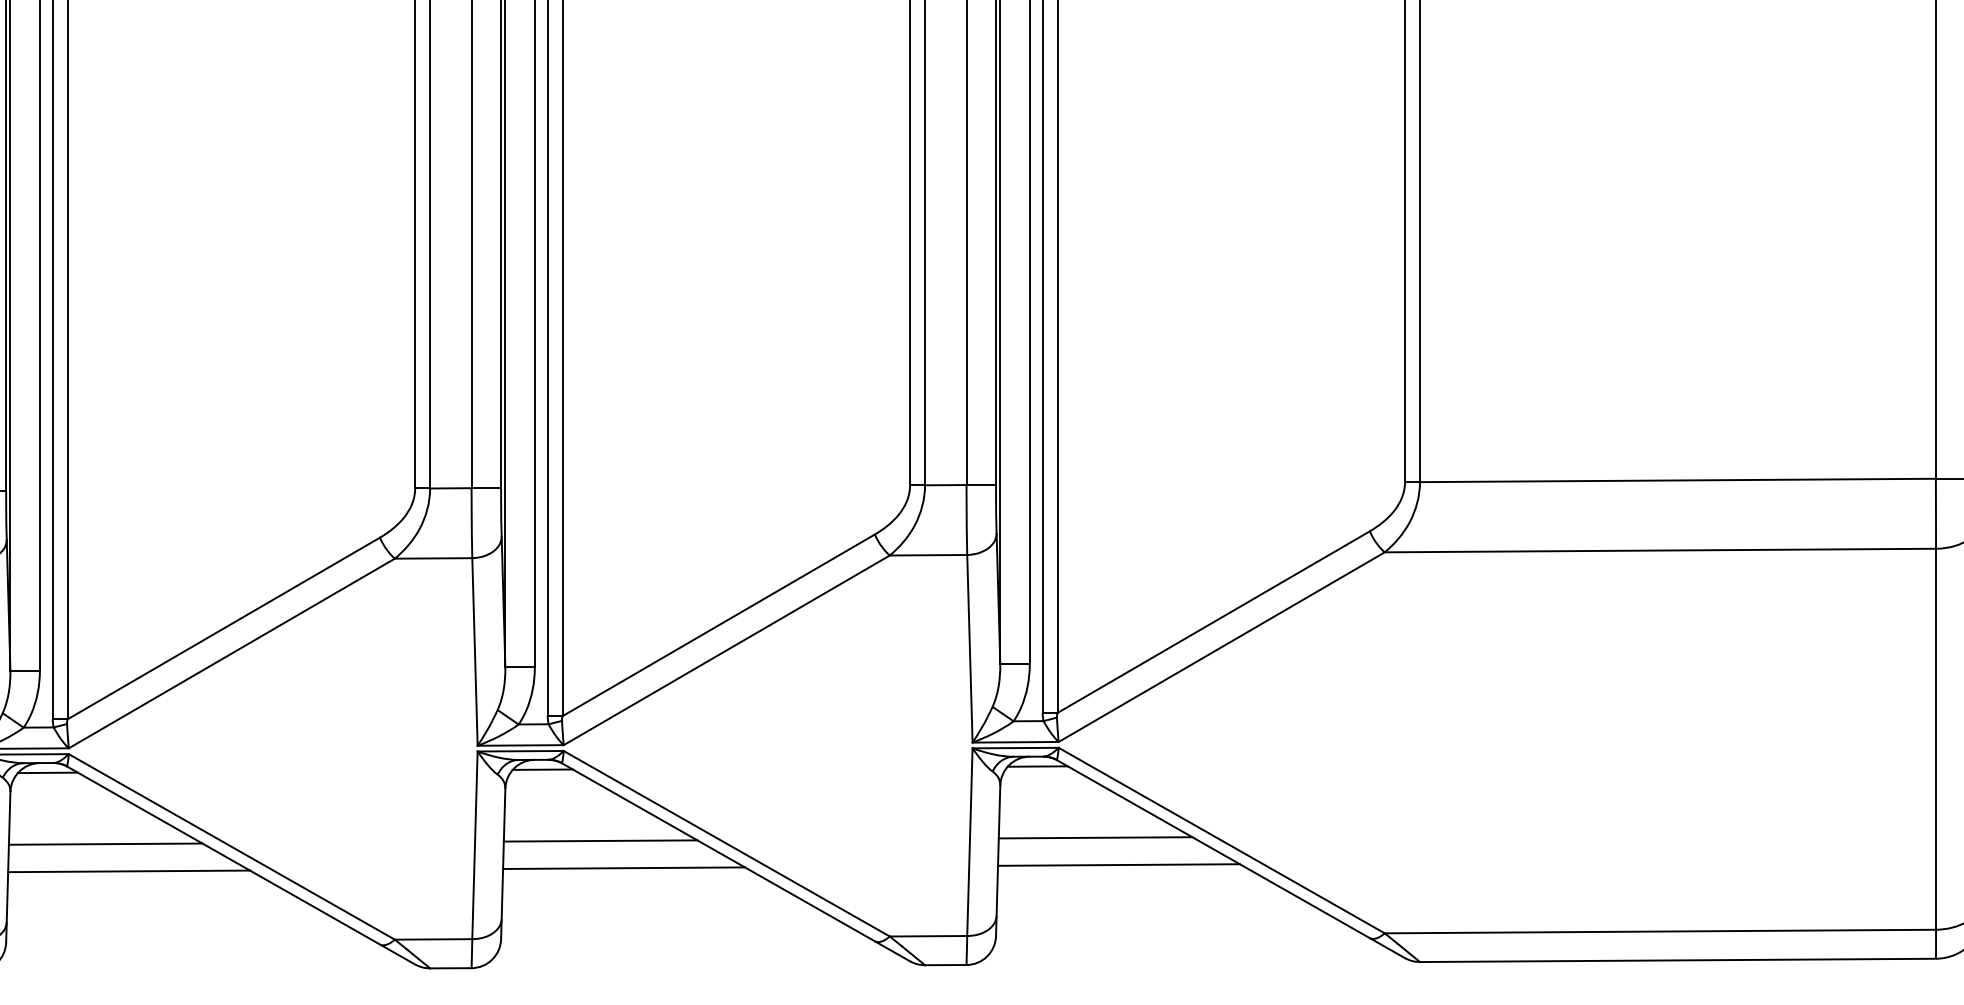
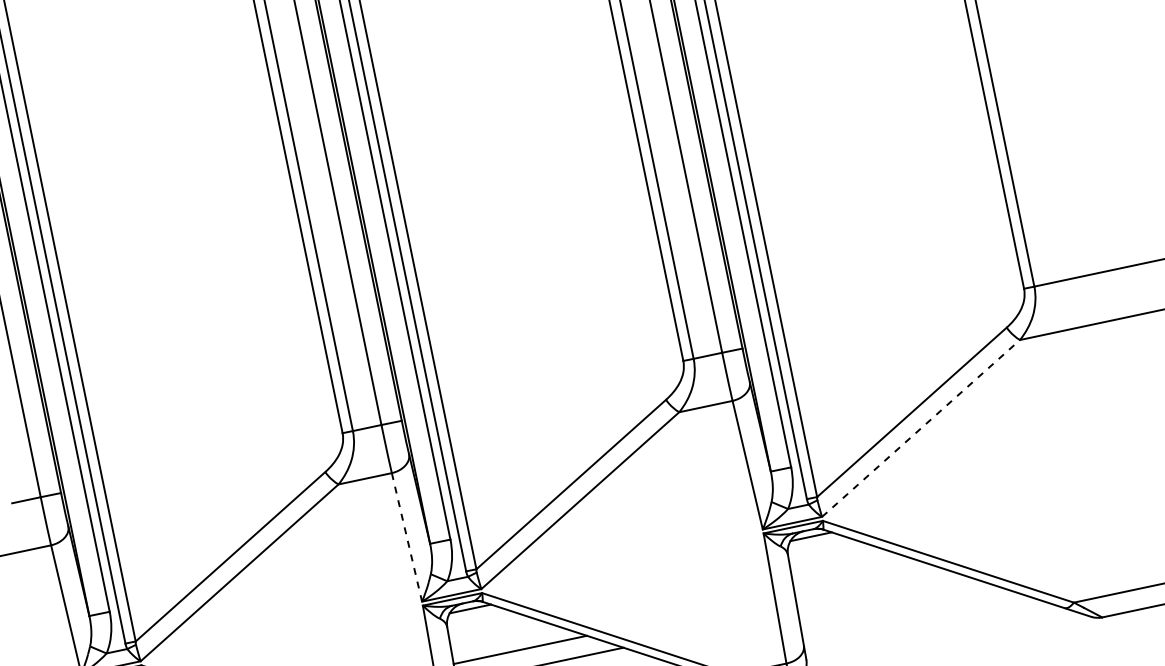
line: (1221, 647) -> (920, 428), solid -> dashed
line: (474, 651) -> (406, 537), solid -> dashed
line: (1095, 837) -> (860, 577), removed
line: (1118, 864) -> (880, 592), removed

